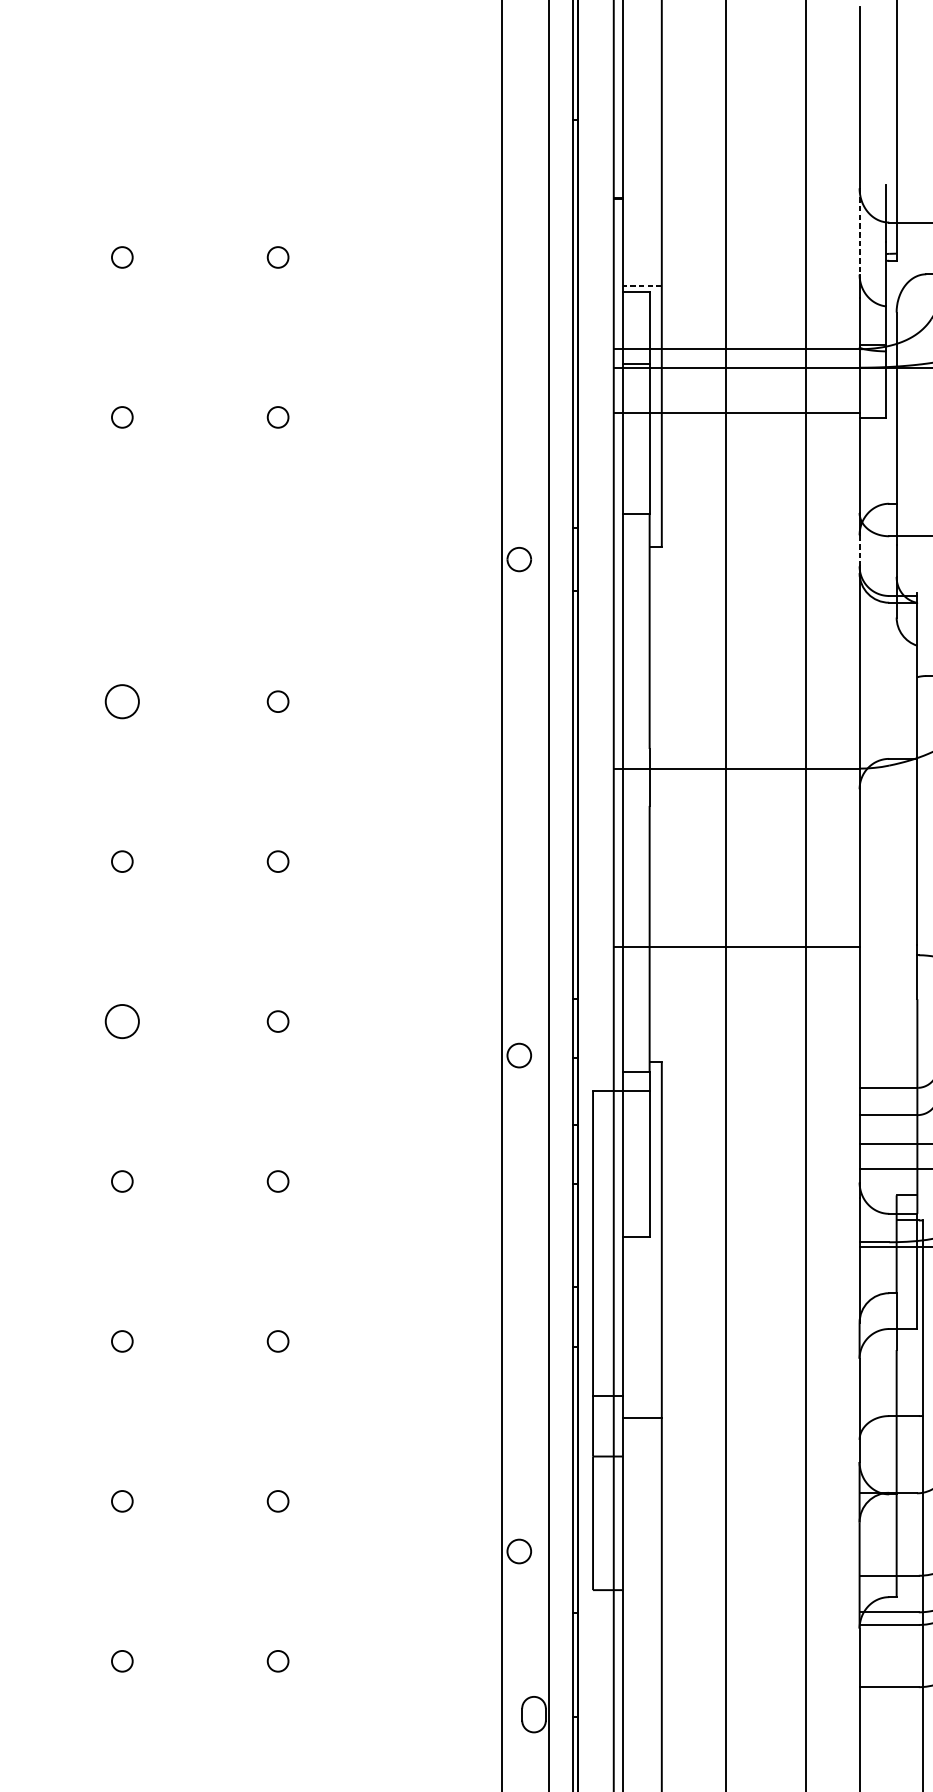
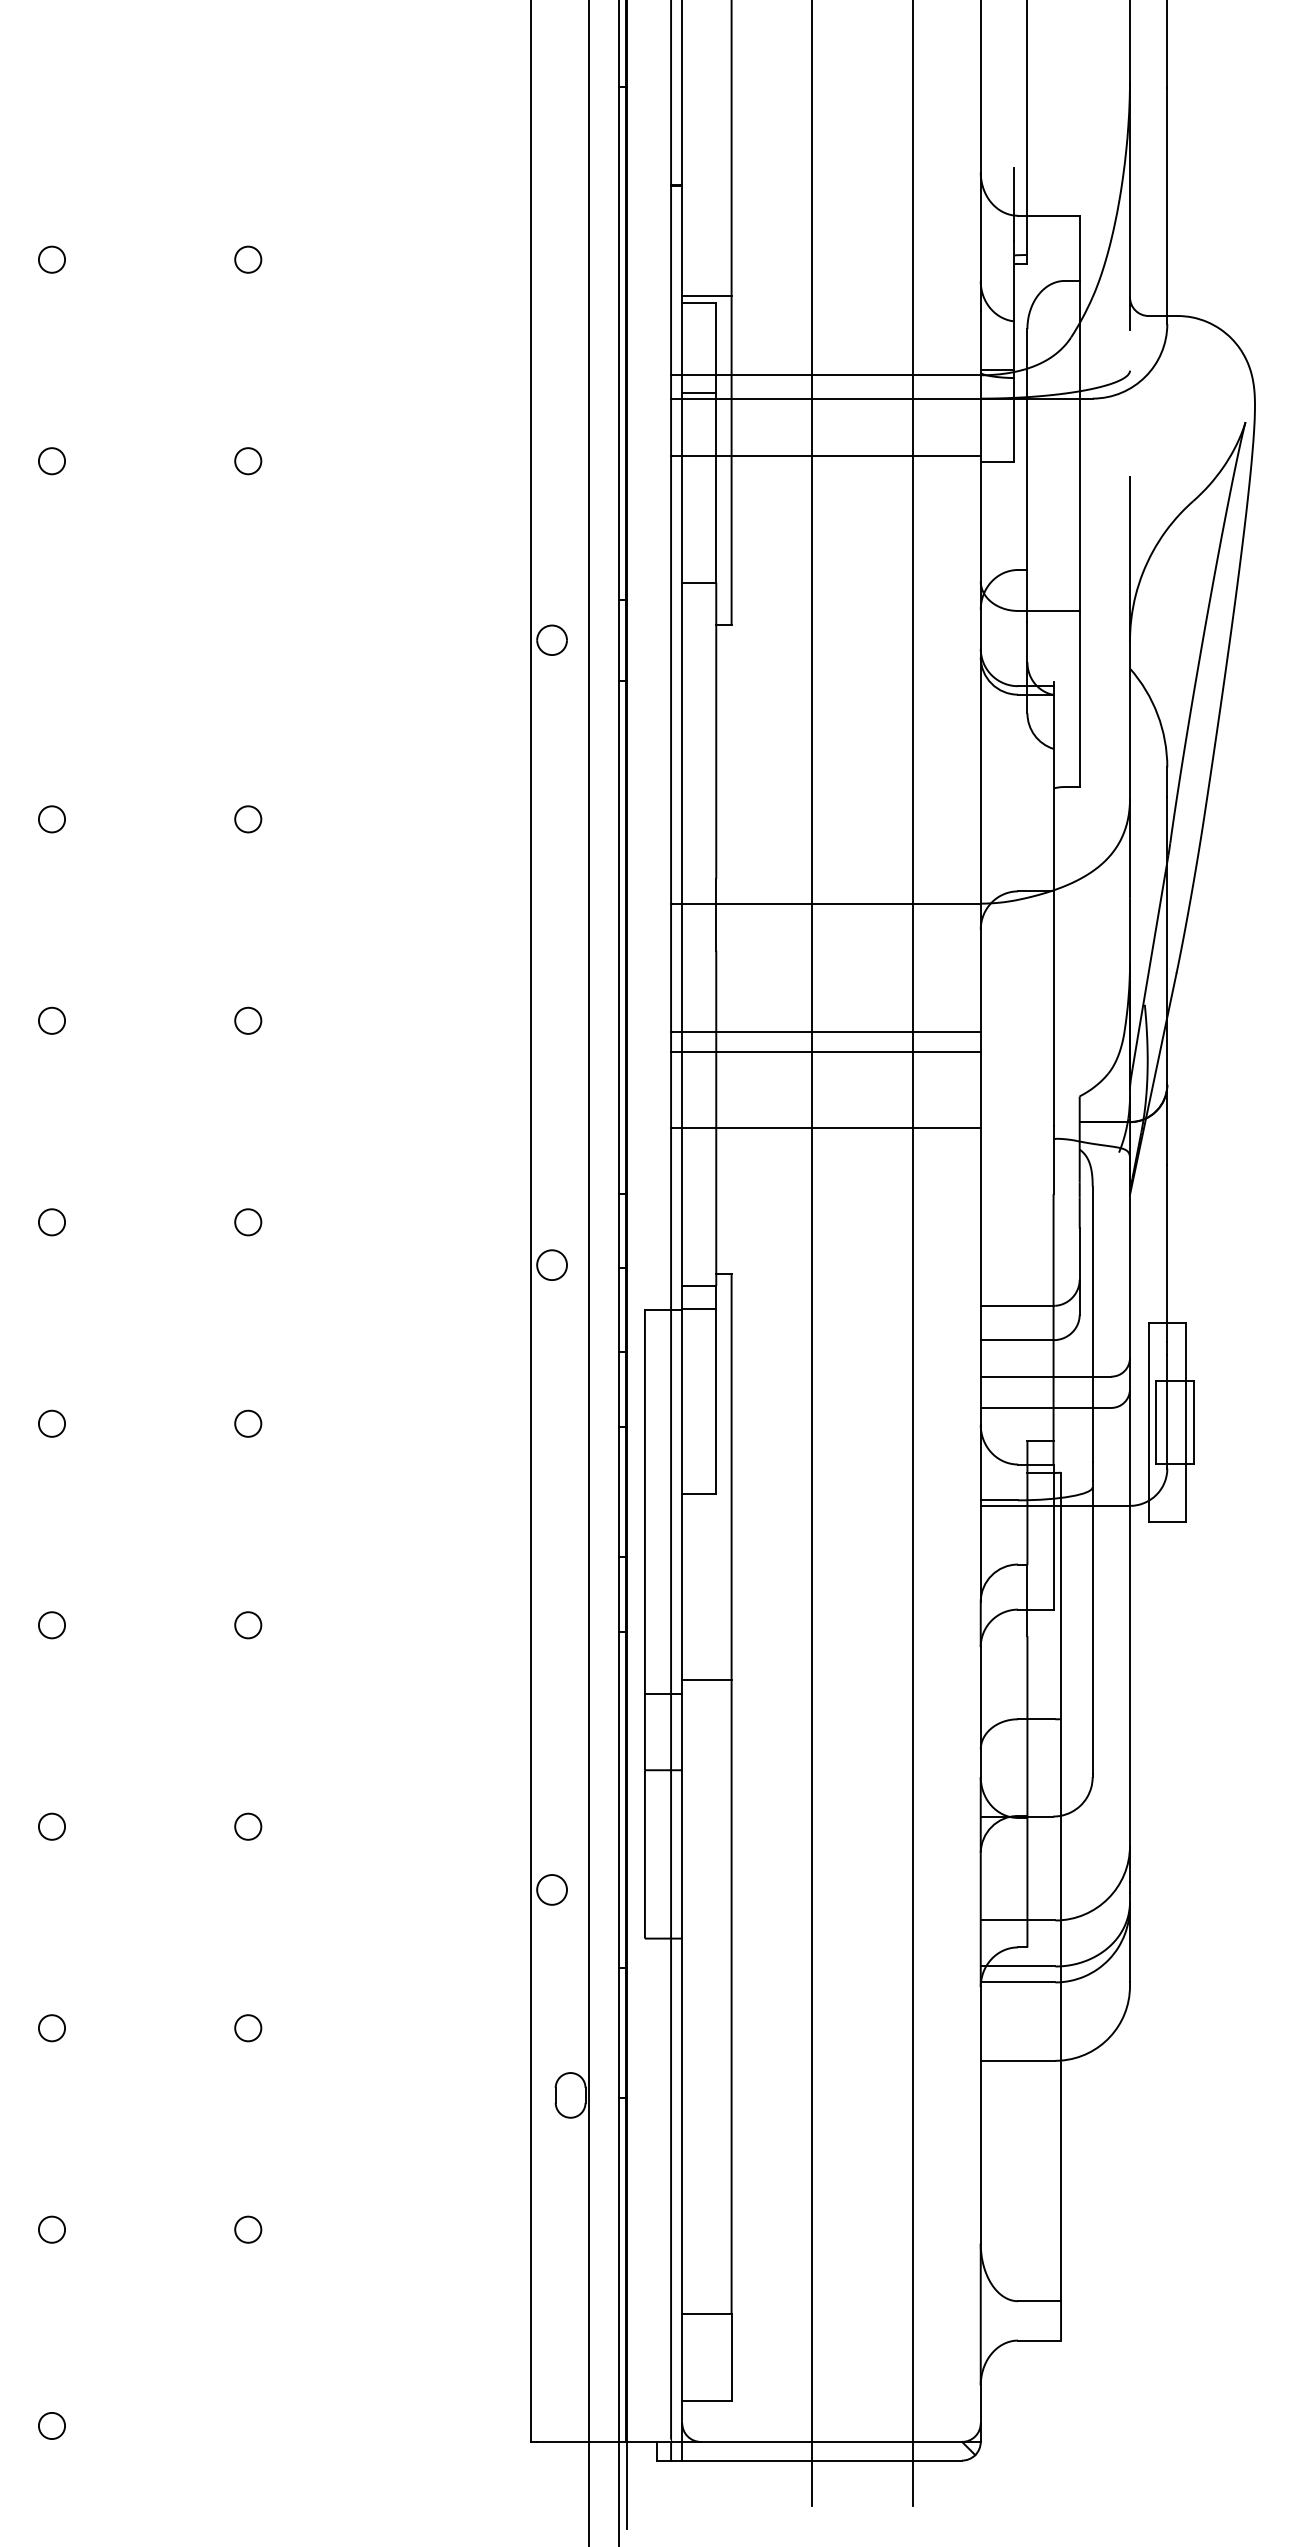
line: (859, 231) -> (980, 227), dashed -> solid
line: (641, 285) -> (706, 295), dashed -> solid
line: (859, 550) -> (980, 629), dashed -> solid
circle: (121, 701) -> (51, 819), size x0.62
line: (736, 870) -> (825, 1031), added
line: (736, 886) -> (825, 1052), added
circle: (121, 1021) -> (51, 1222), size x0.62
line: (641, 1417) -> (706, 1679), moved

